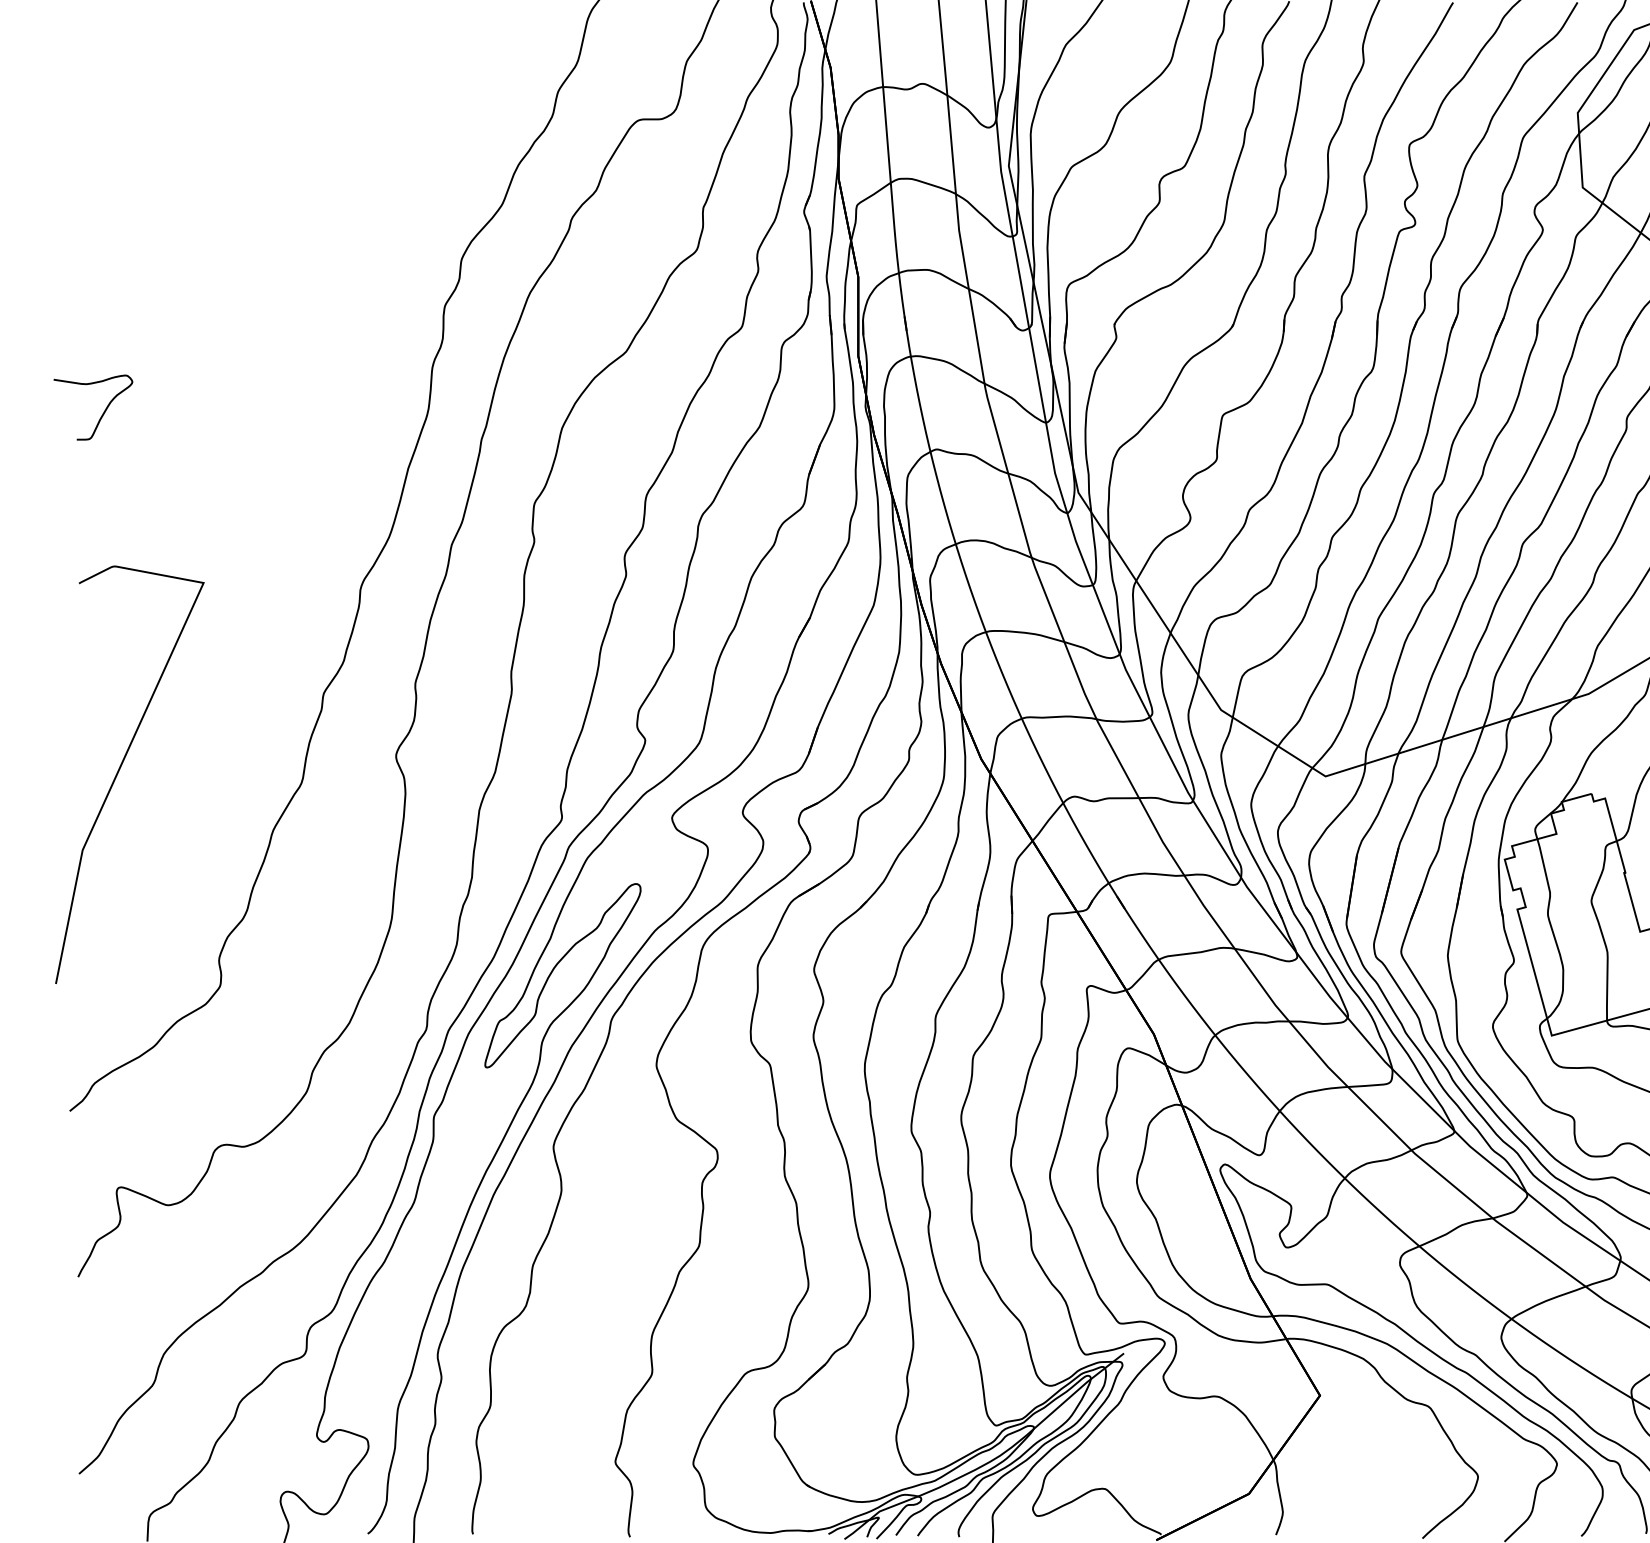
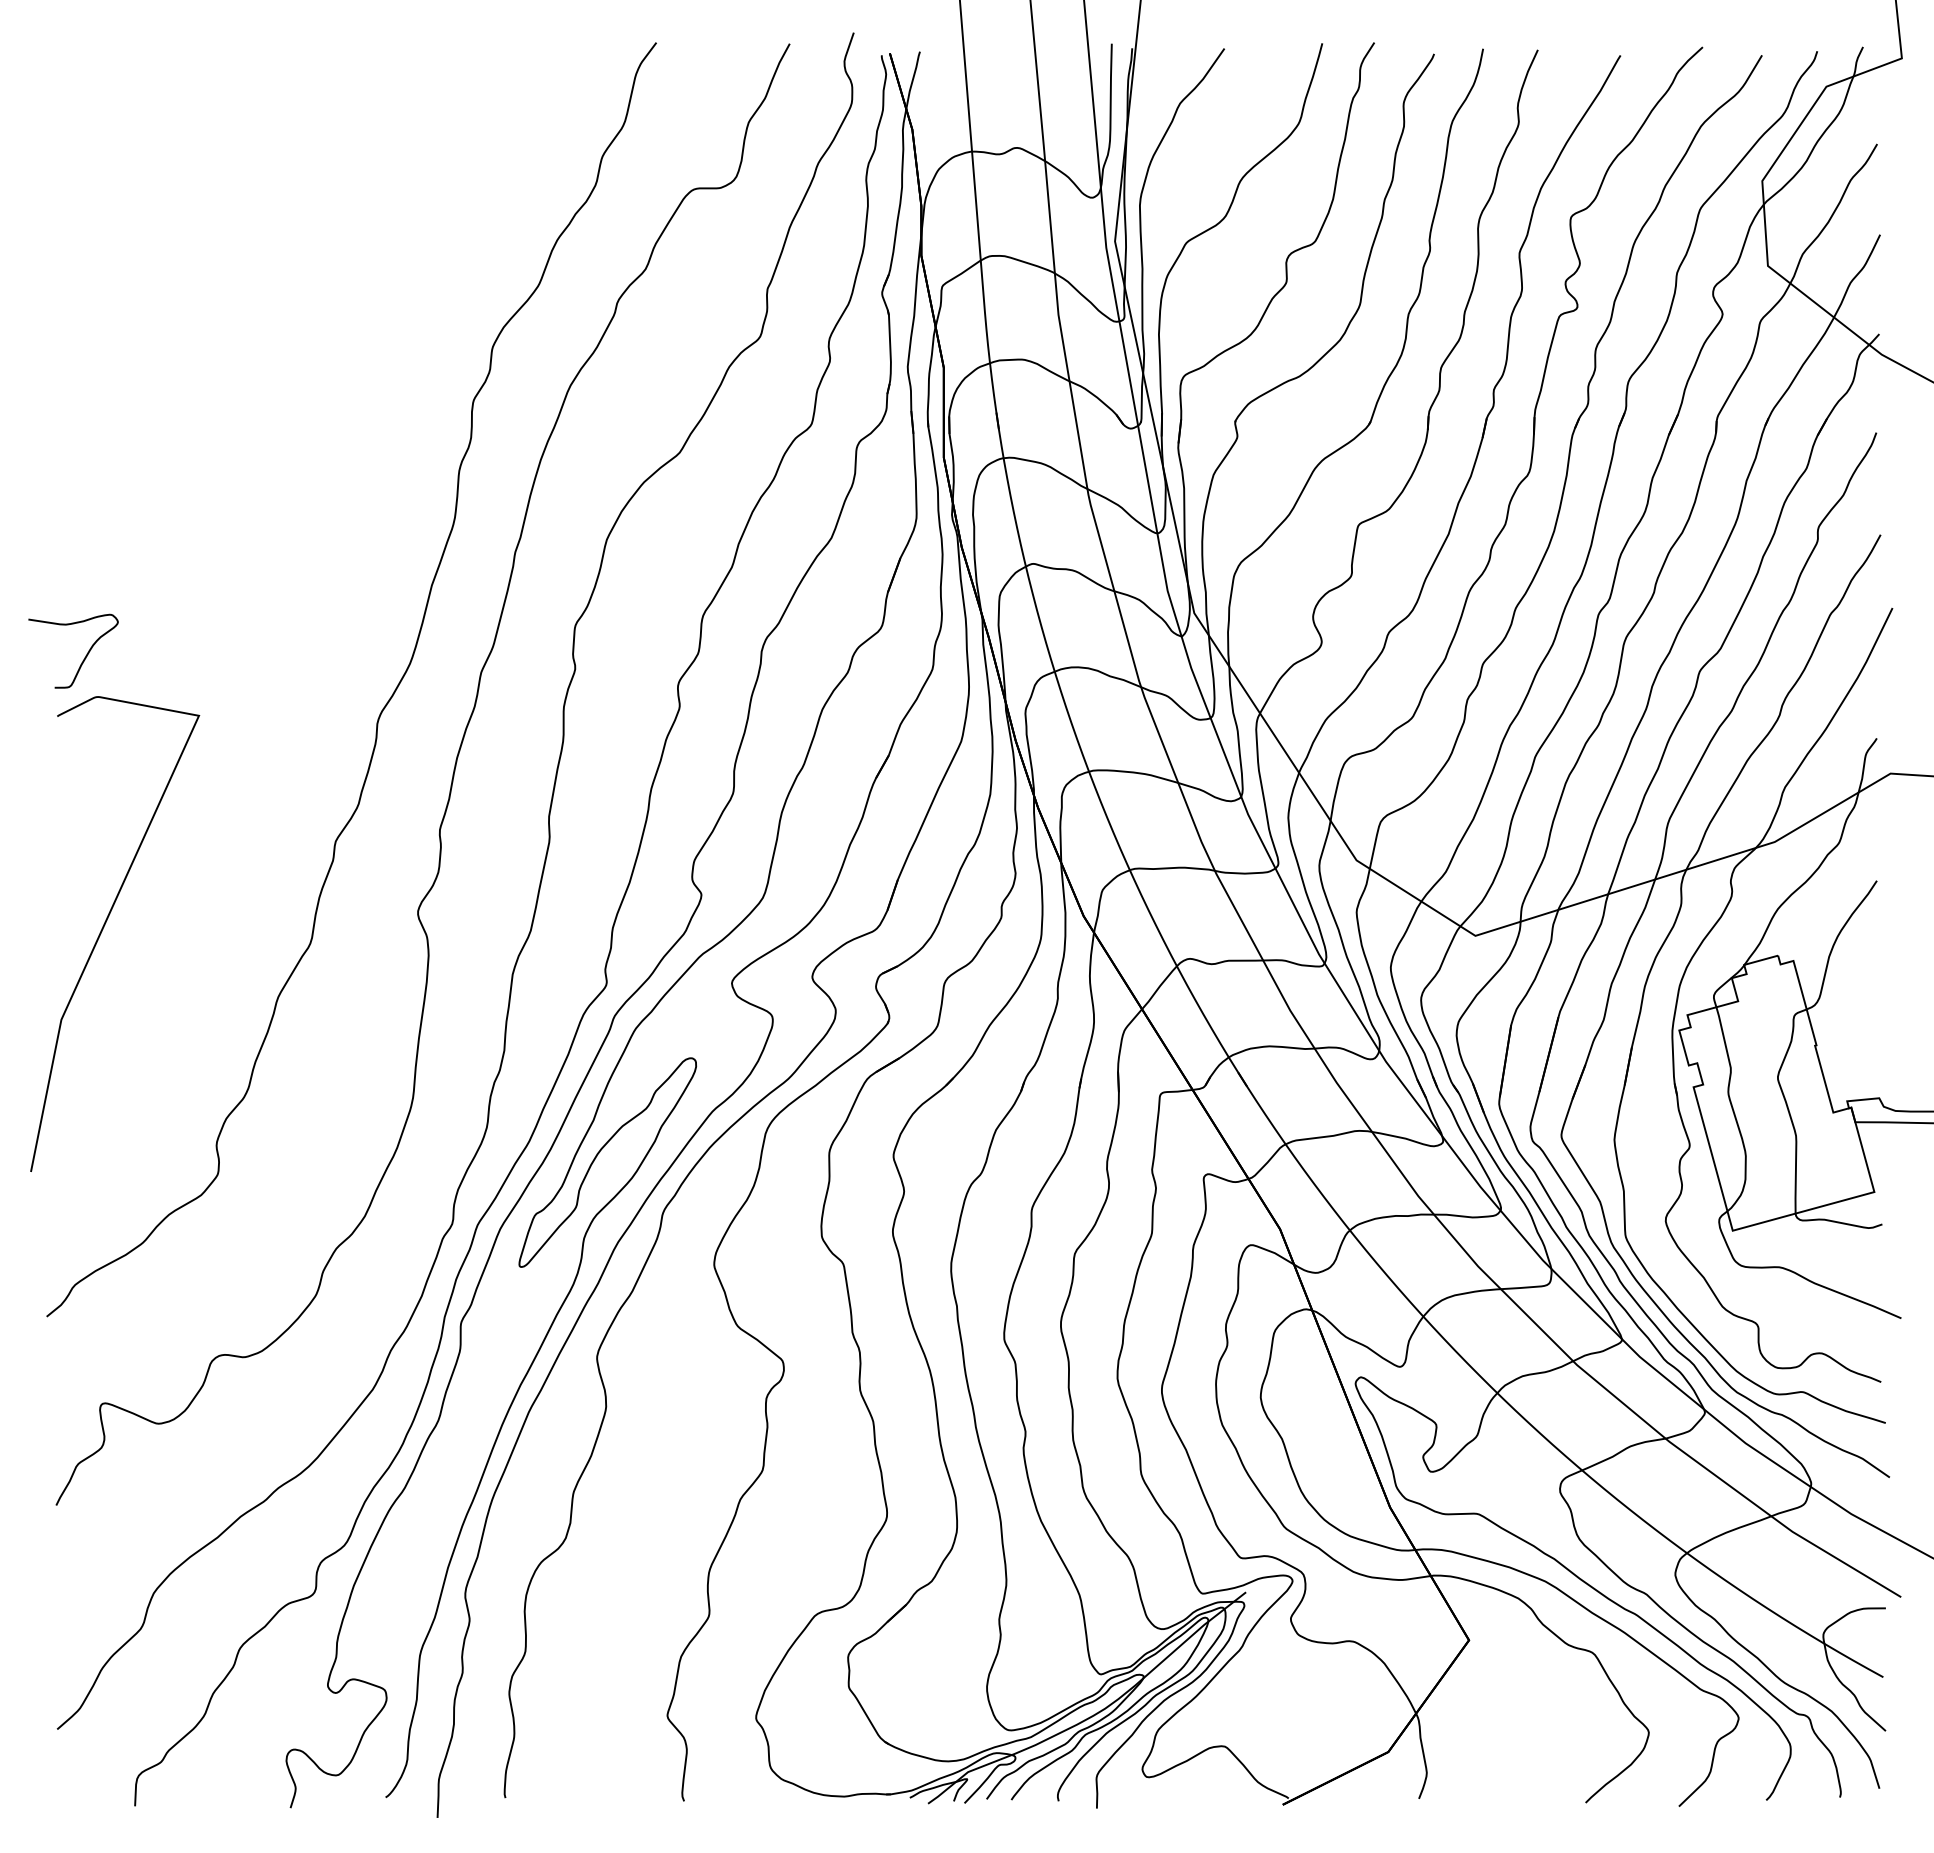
curve: (103, 411) -> (85, 655), moved

